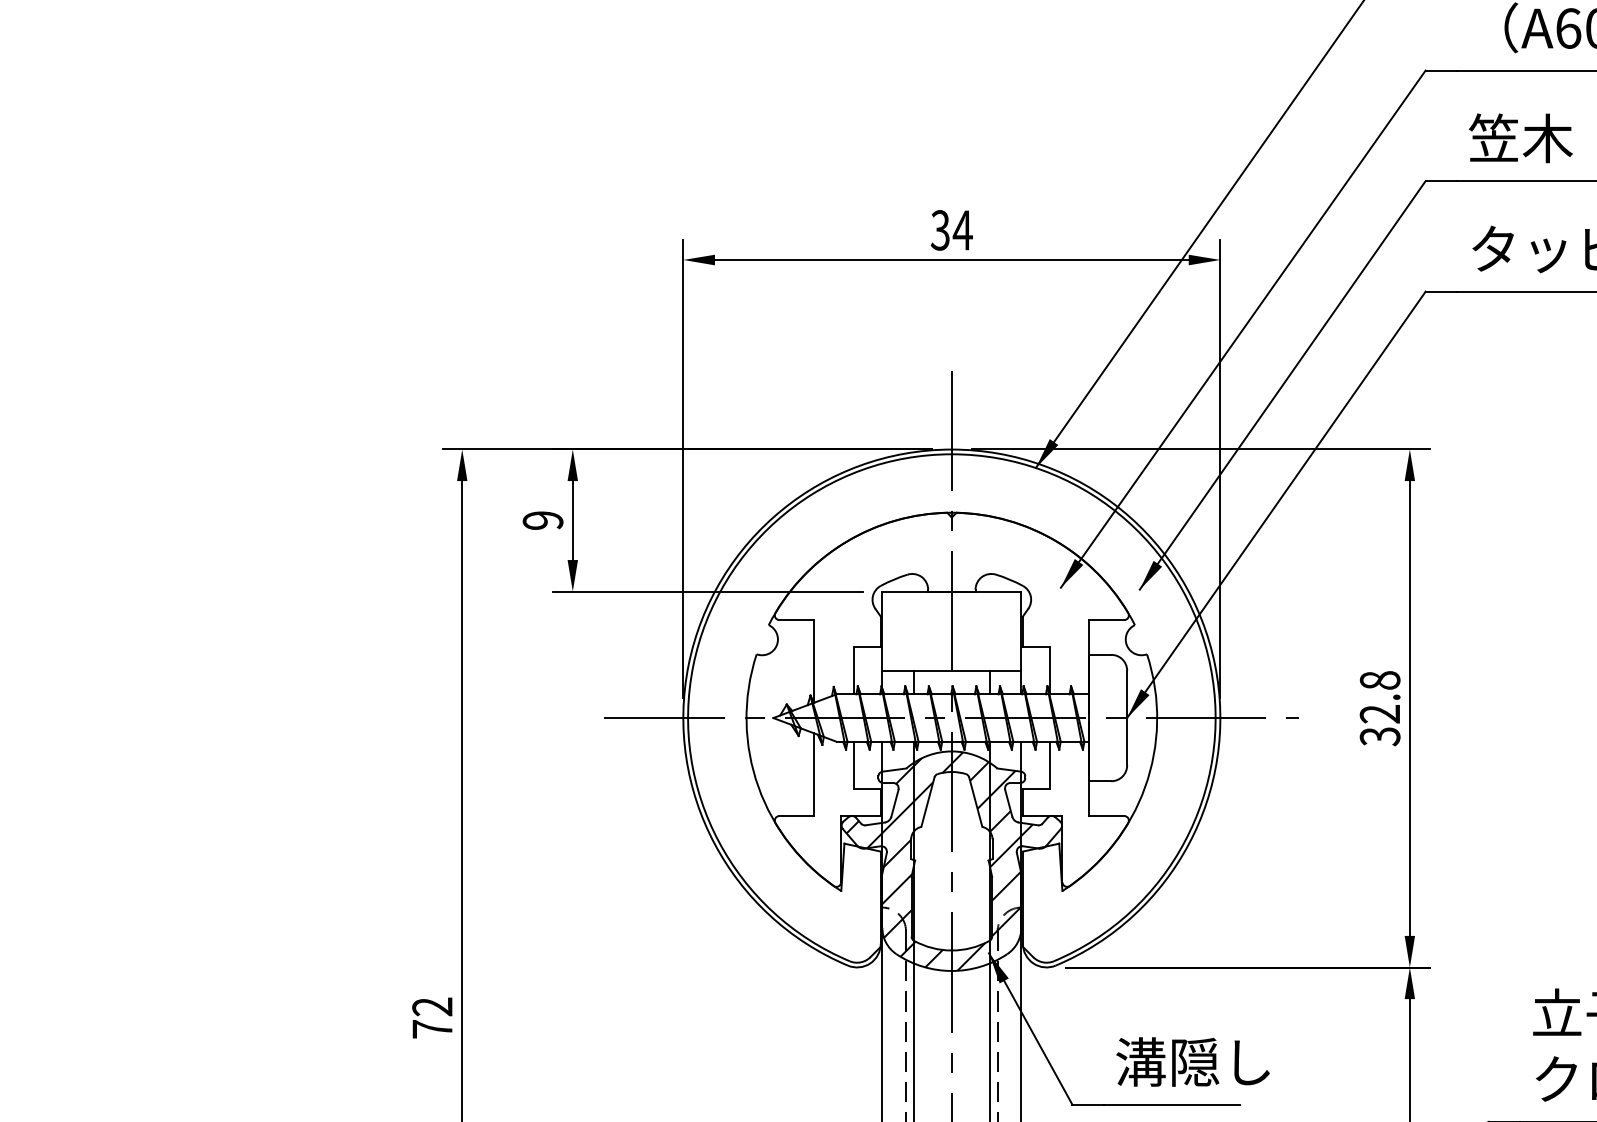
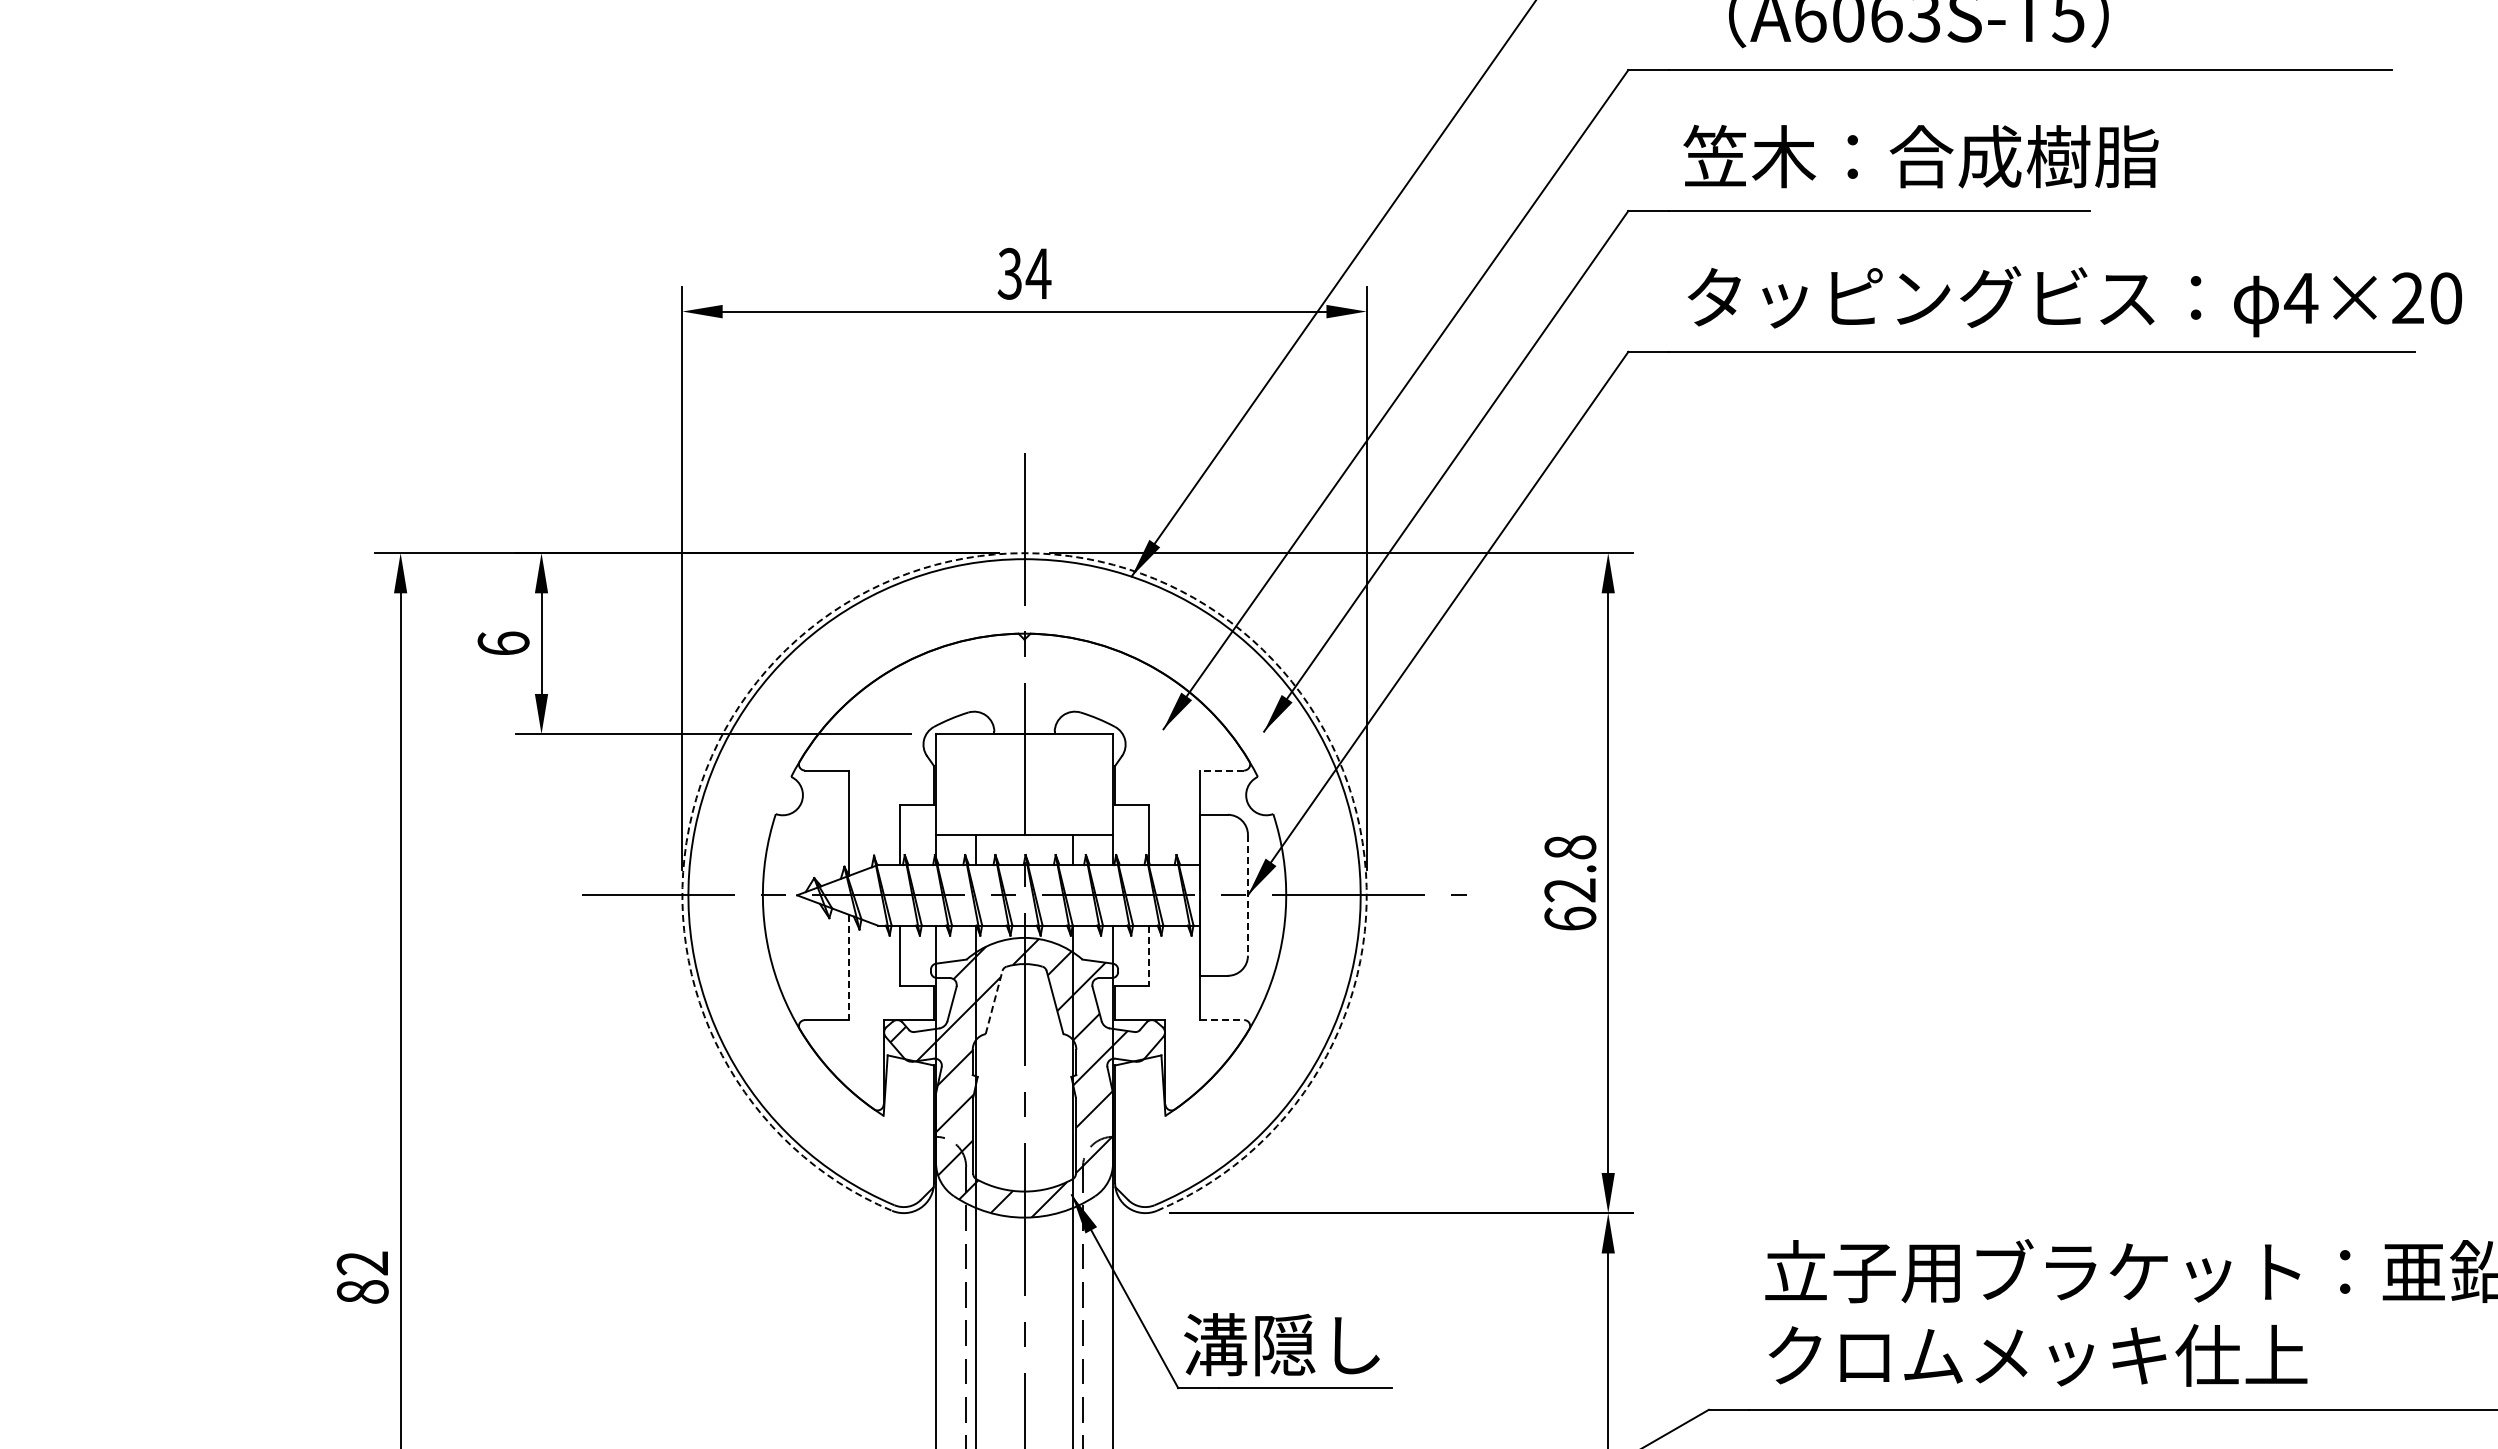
arc: (951, 449) -> (1024, 553), solid -> dashed
text: (542, 520) -> (503, 643), 9 -> 6
line: (1106, 620) -> (1221, 770), solid -> dashed
line: (1126, 718) -> (1247, 895), solid -> dashed
text: (1380, 736) -> (1570, 918), 32.8 -> 62.8
line: (1049, 766) -> (1149, 956), solid -> dashed
line: (814, 774) -> (849, 967), solid -> dashed
line: (928, 802) -> (994, 1002), solid -> dashed
line: (1107, 816) -> (1222, 1020), solid -> dashed
text: (432, 1028) -> (362, 1291), 72 -> 82
text: (1192, 1061) -> (1281, 1344), moved

